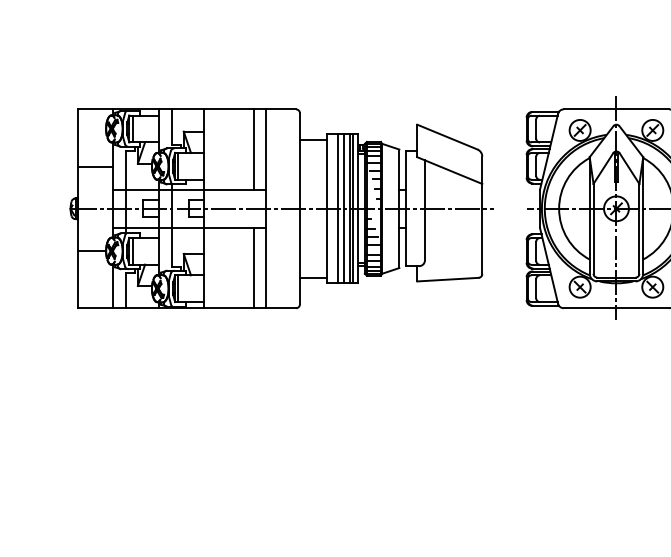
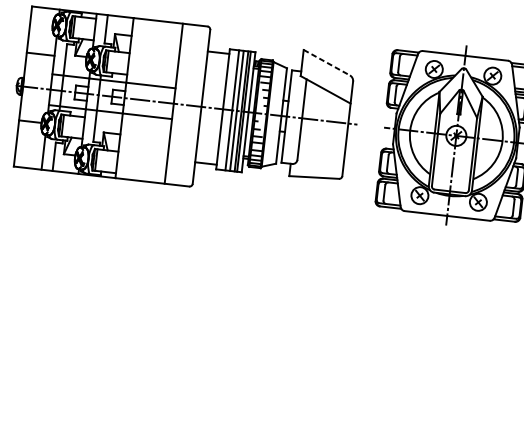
line: (447, 137) -> (326, 62), solid -> dashed
line: (254, 149) -> (170, 54), removed
line: (254, 267) -> (159, 149), removed

